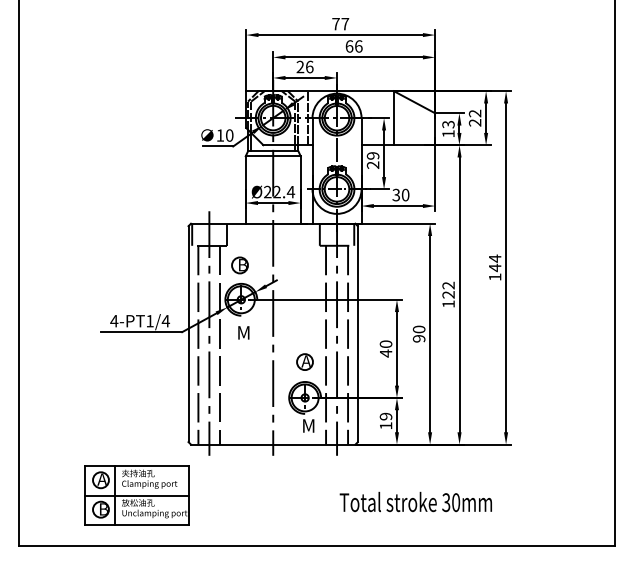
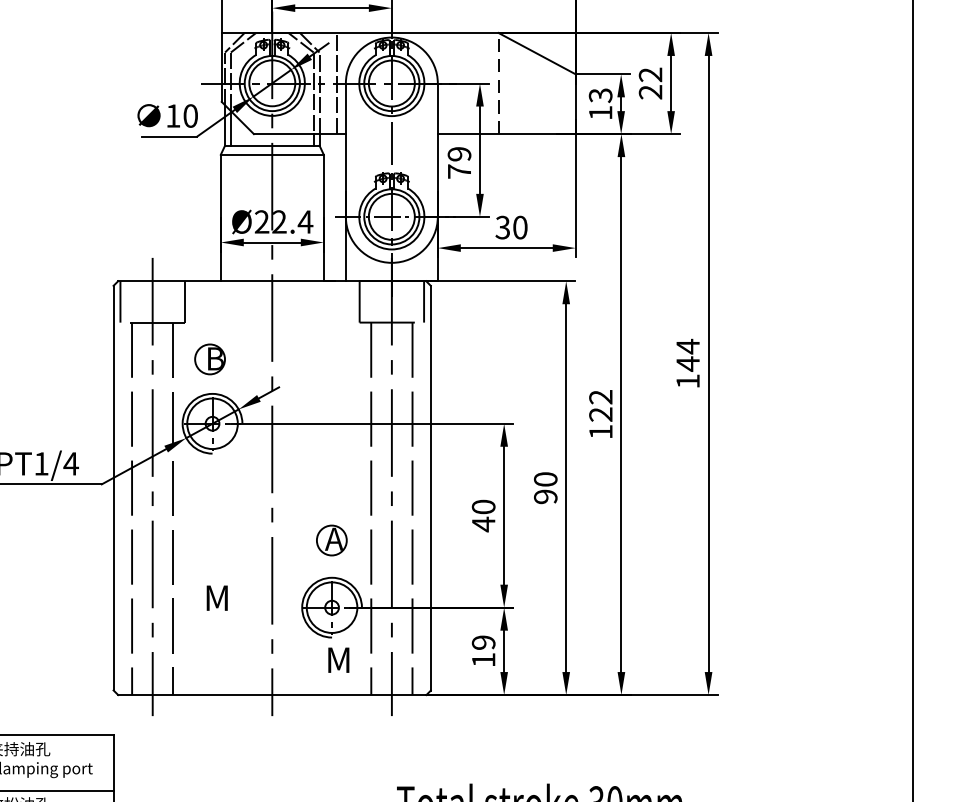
line: (393, 118) -> (497, 84), solid -> dashed
text: (372, 164) -> (458, 170), 29 -> 79
text: (243, 332) -> (216, 597), moved

